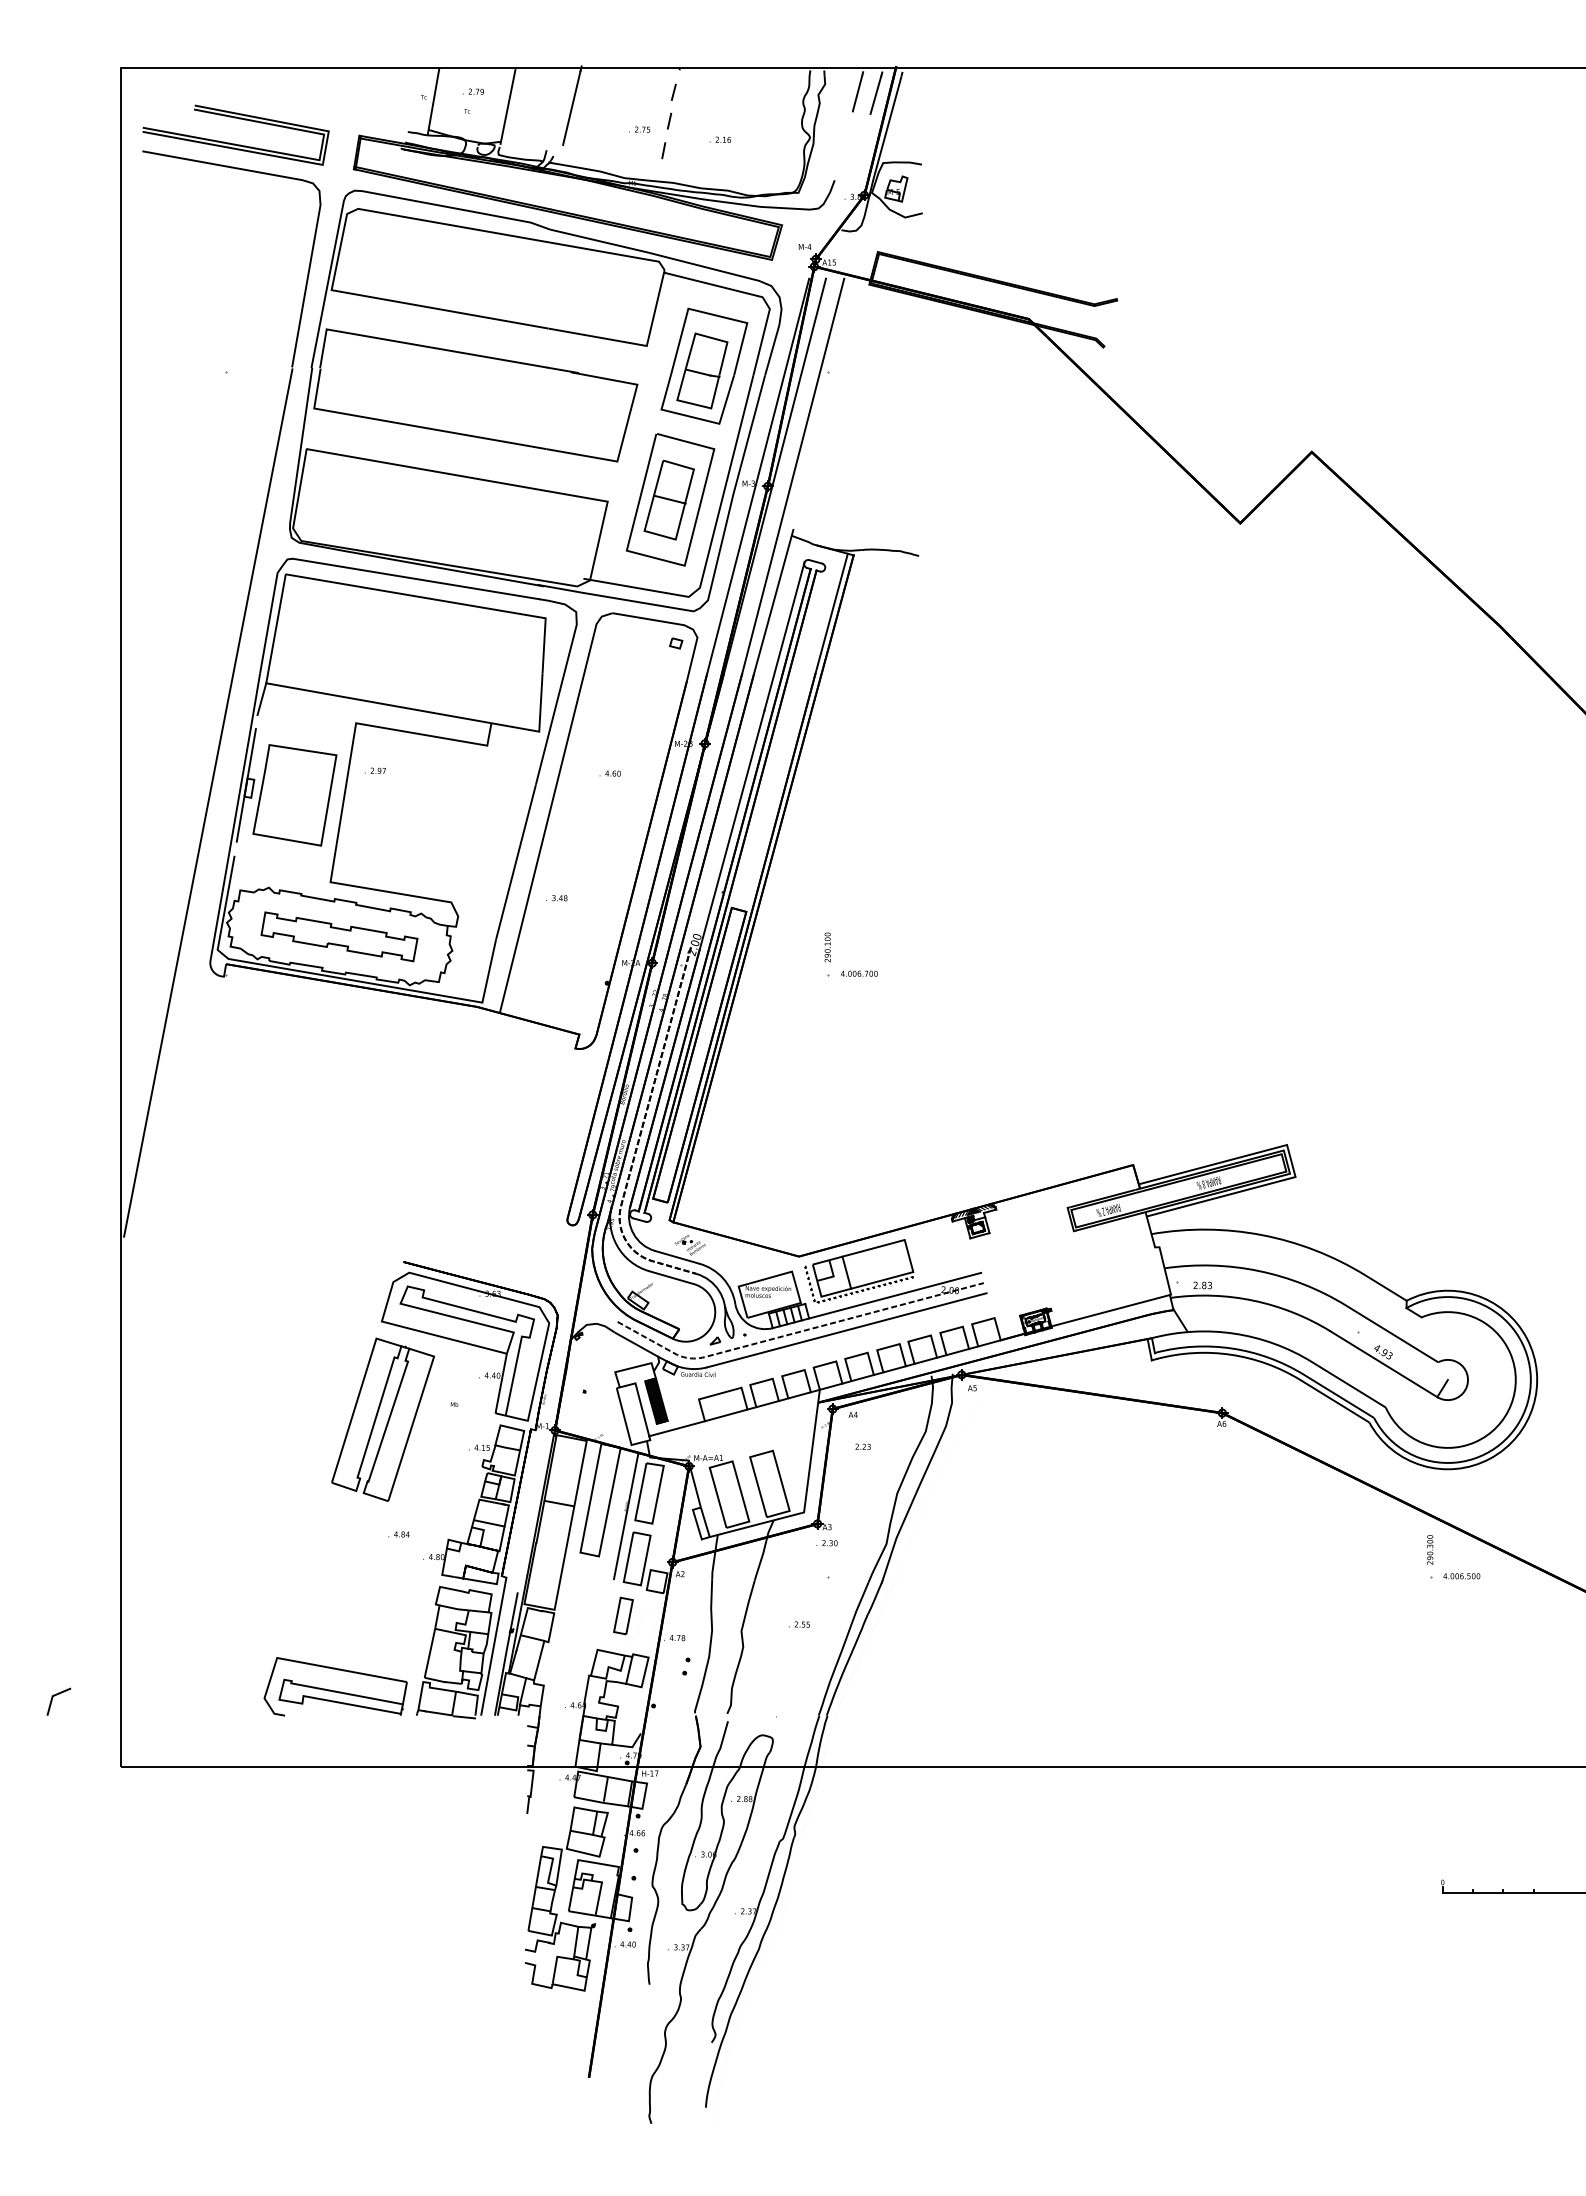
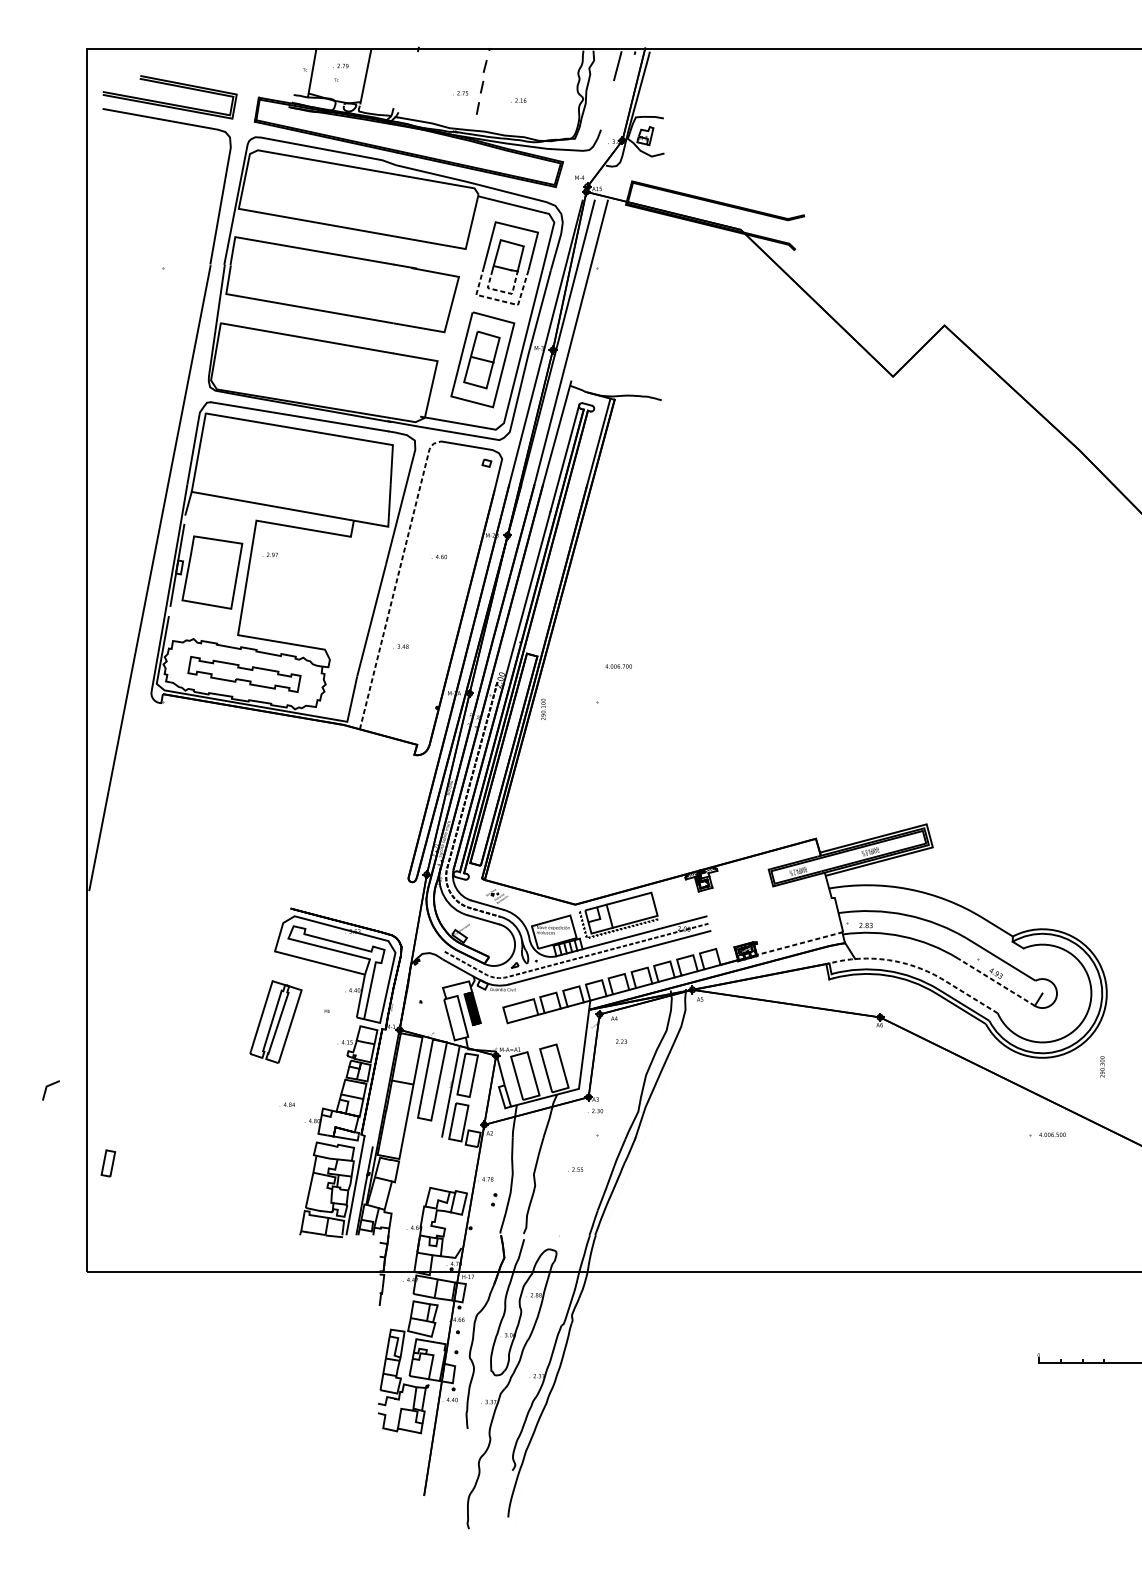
line: (875, 94) -> (630, 67), removed
line: (571, 107) -> (411, 77), removed
line: (698, 405) -> (502, 291), solid -> dashed
line: (697, 418) -> (502, 301), solid -> dashed
line: (551, 806) -> (397, 580), solid -> dashed
text: (827, 947) -> (543, 709), moved
text: (859, 973) -> (618, 666), moved
line: (1111, 1310) -> (800, 943), solid -> dashed
line: (1270, 1342) -> (914, 966), solid -> dashed
line: (1383, 1364) -> (996, 982), solid -> dashed
part: (383, 1419) -> (276, 1021), size x0.7
line: (676, 1428) -> (487, 1028), removed
text: (1430, 1549) -> (1102, 1066), moved
part: (623, 1615) -> (108, 1163), moved
part: (335, 1686) -> (241, 1214), removed
line: (52, 1701) -> (46, 1090), moved

